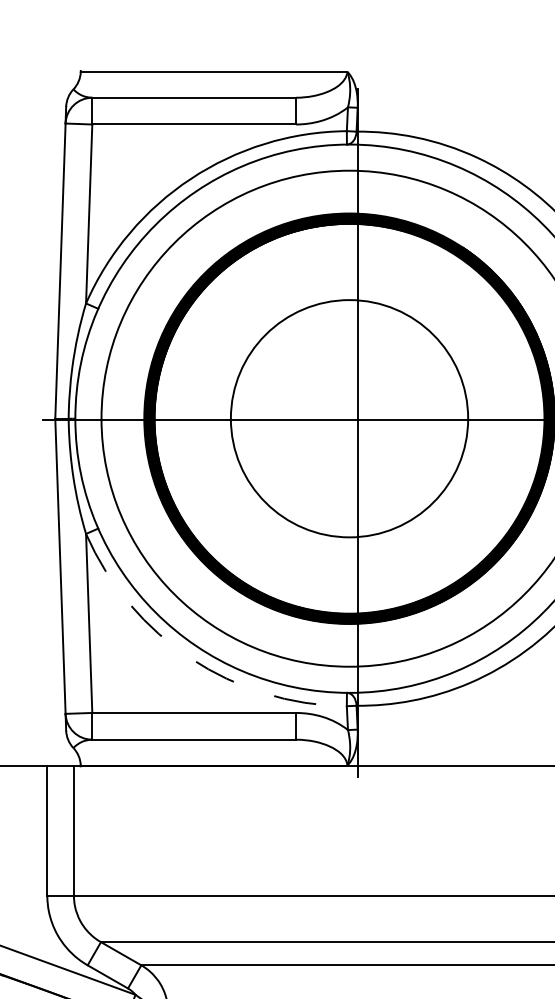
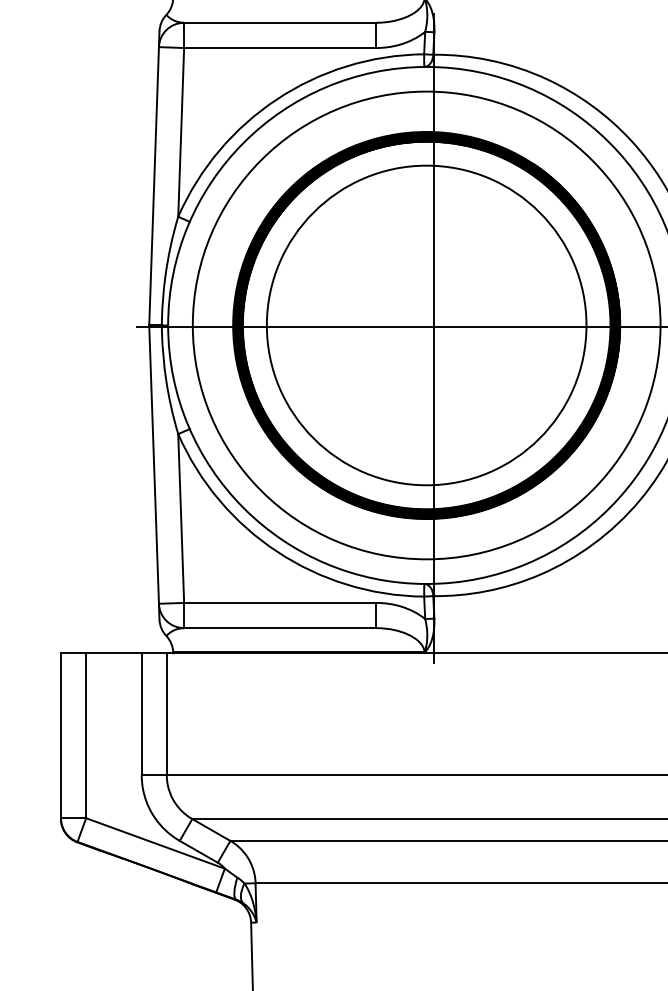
circle: (349, 418) -> (426, 325), size x1.43
arc: (191, 658) -> (277, 551), dashed -> solid

